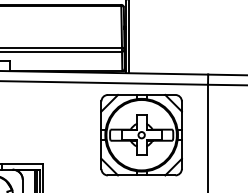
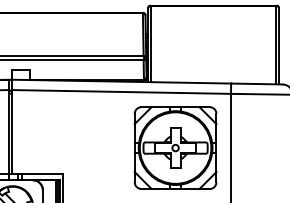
part: (141, 134) -> (175, 147), moved

